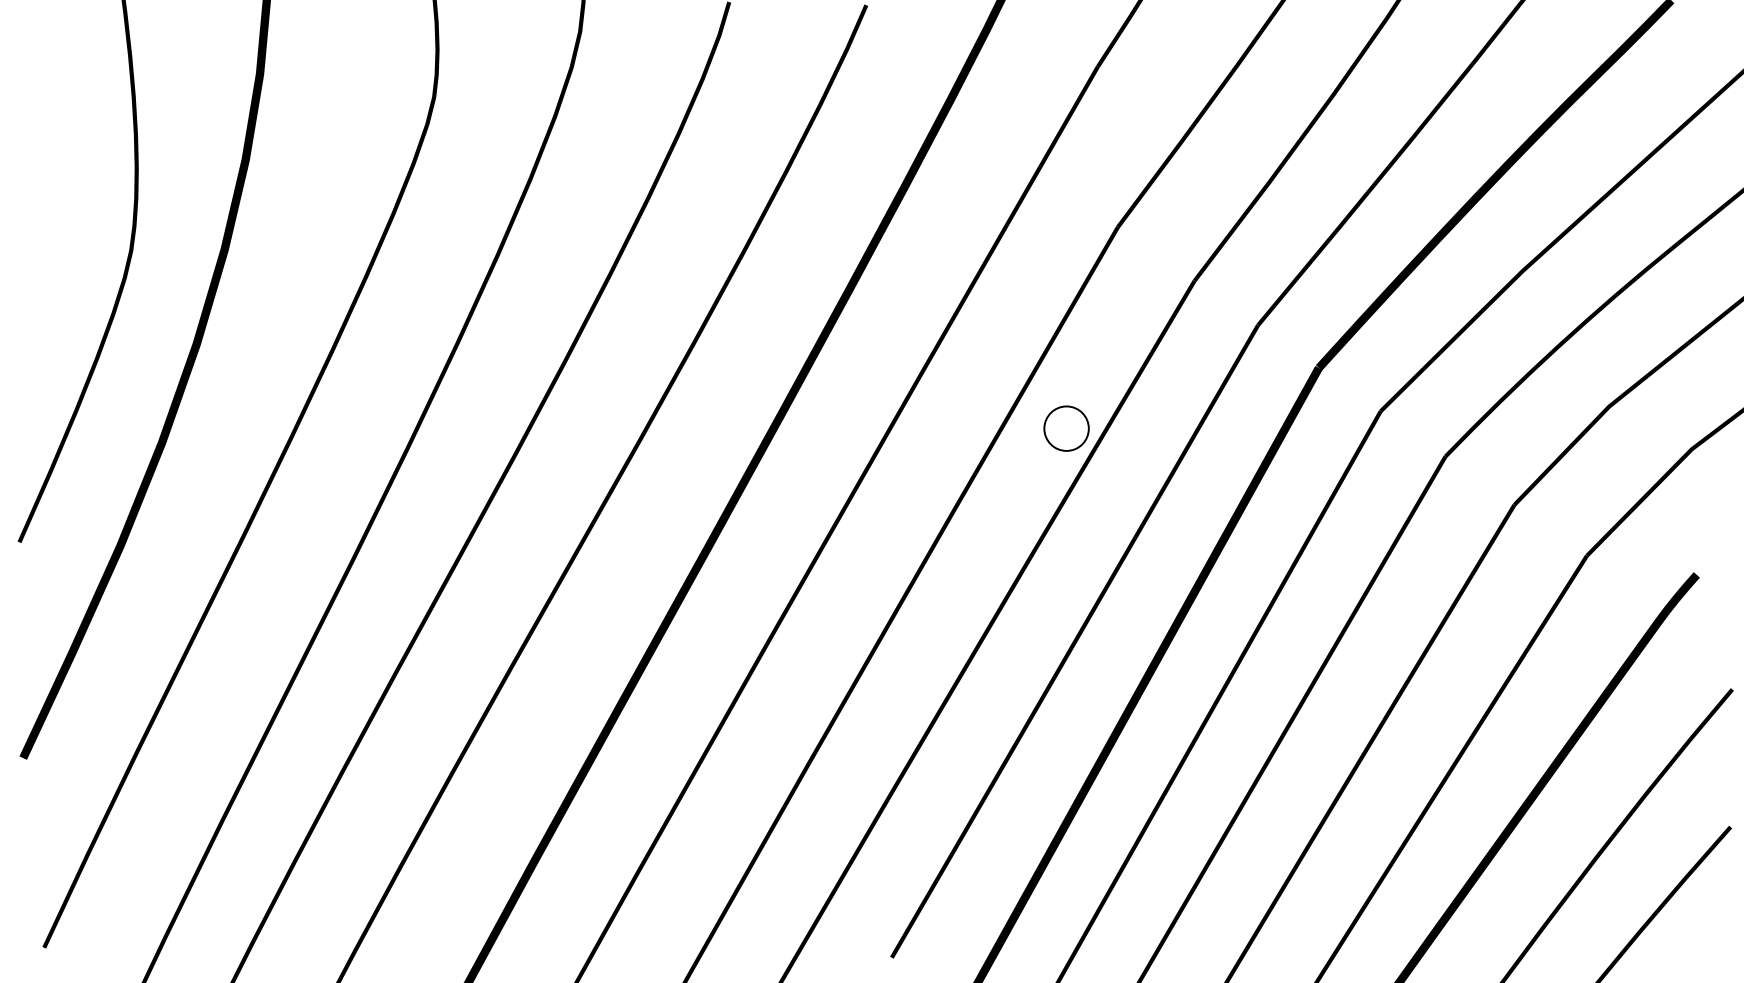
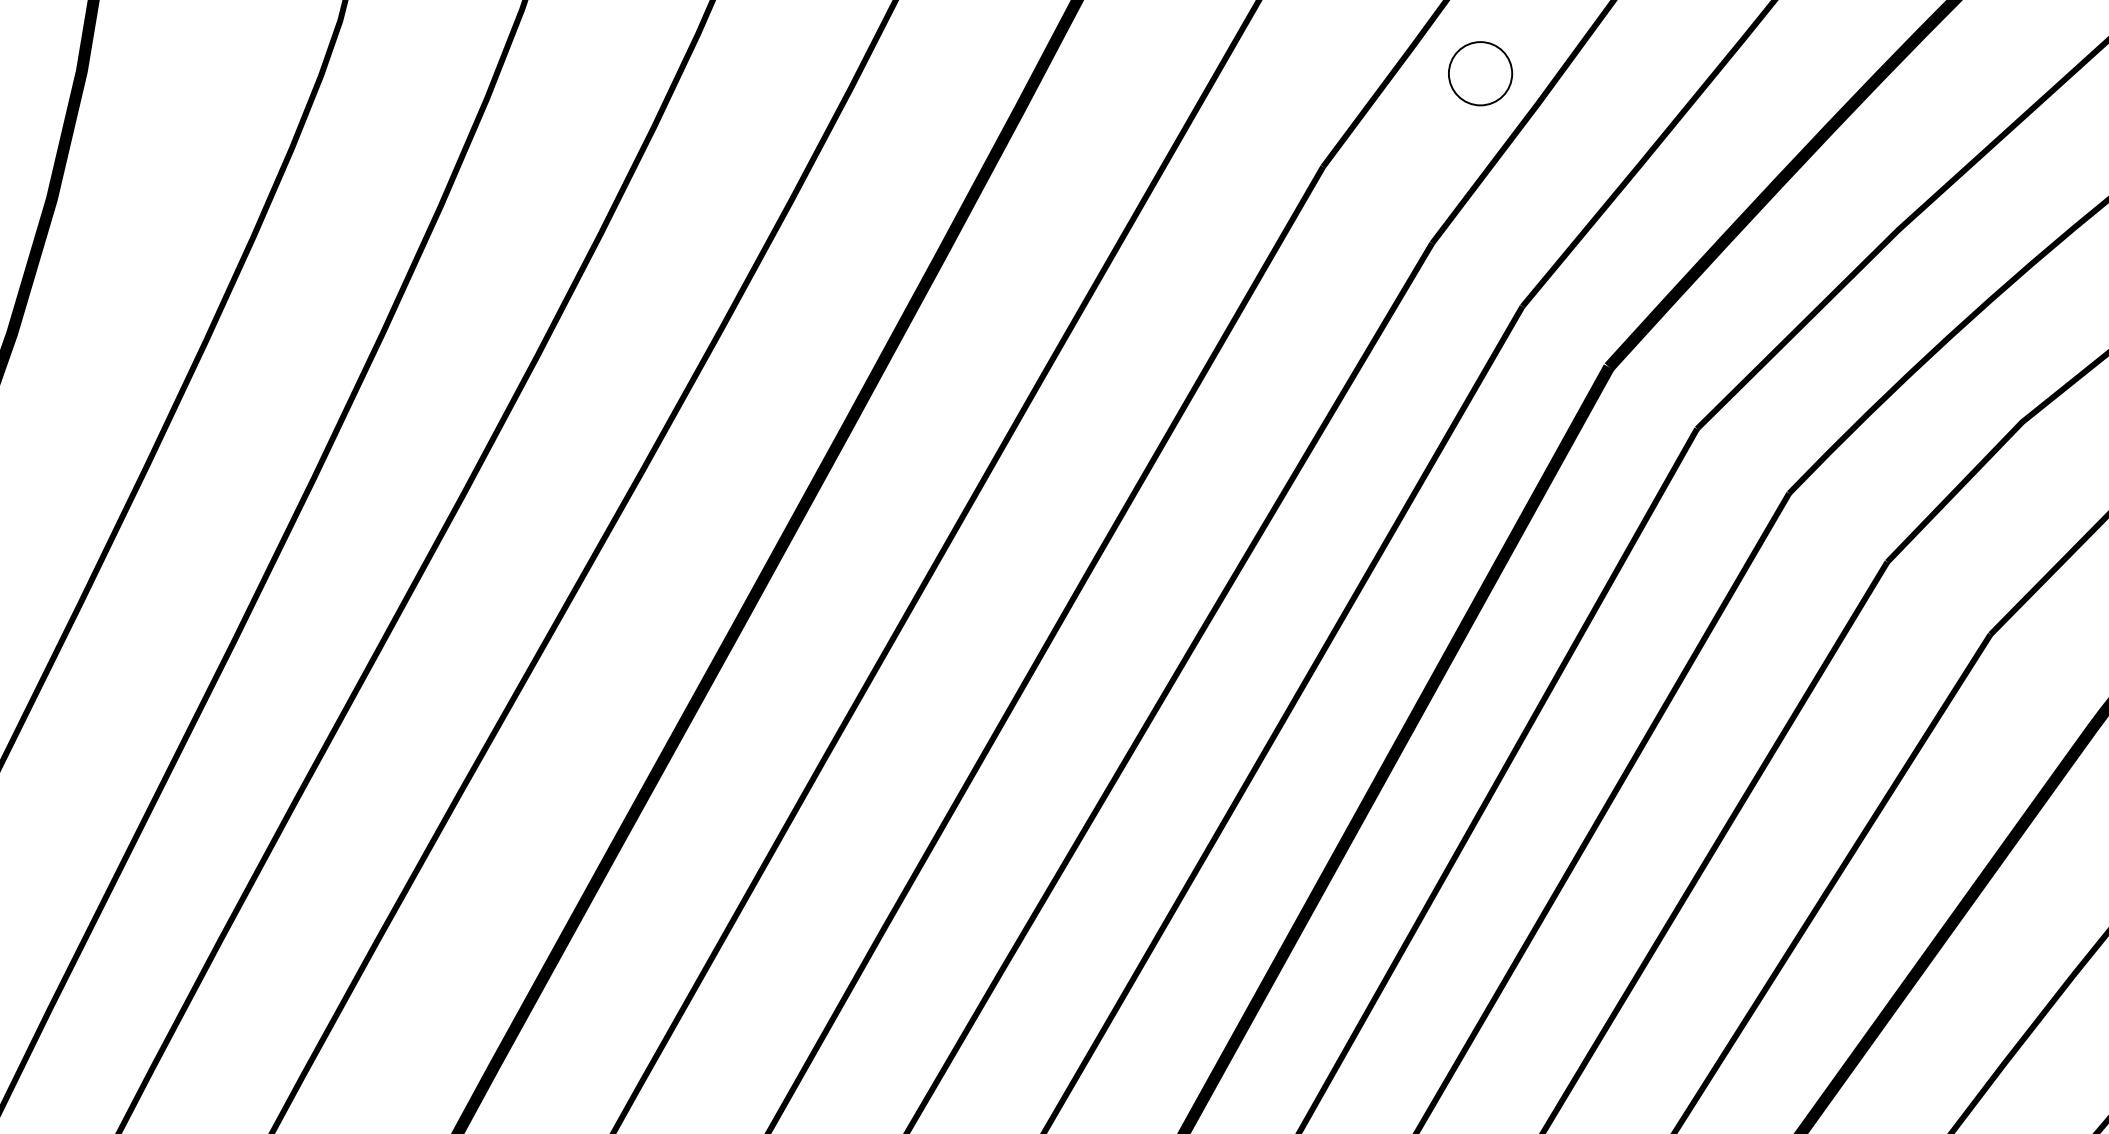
part: (1066, 428) -> (1480, 73), moved

